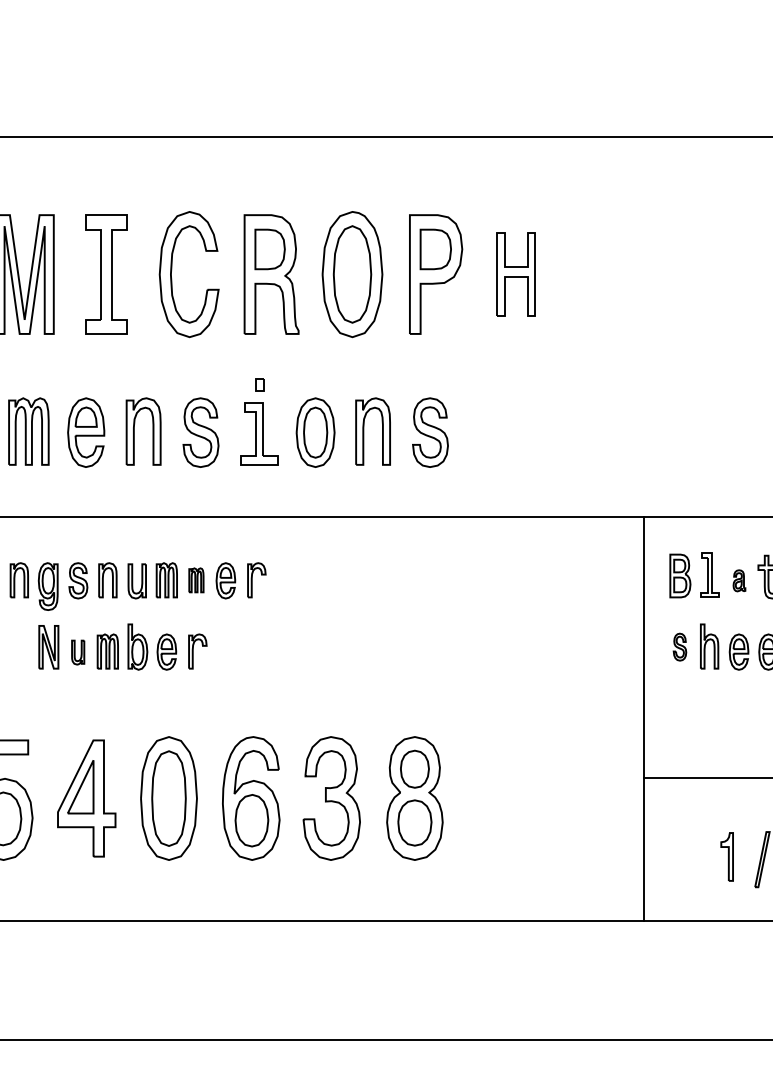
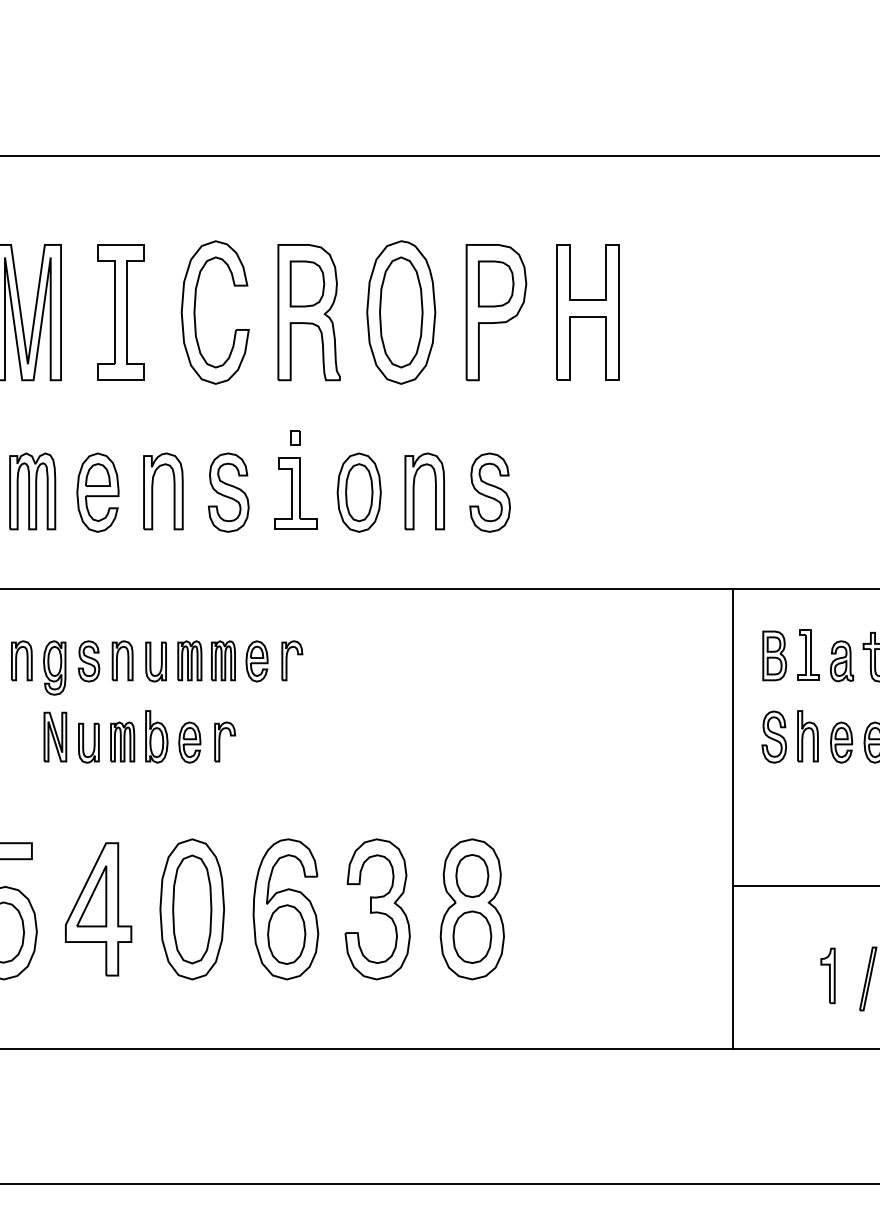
part: (515, 274) -> (586, 312), size x1.43
part: (196, 580) -> (223, 661), size x1.43
part: (739, 580) -> (842, 661), size x1.67
part: (679, 646) -> (773, 736), size x1.67
part: (77, 652) -> (88, 743), size x1.43

